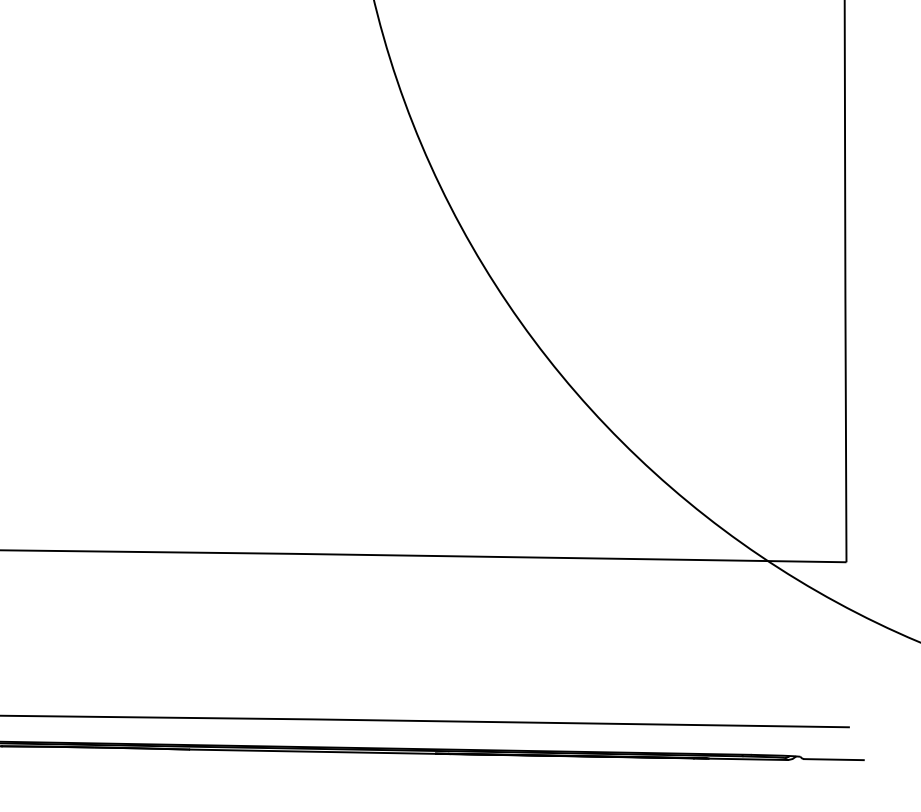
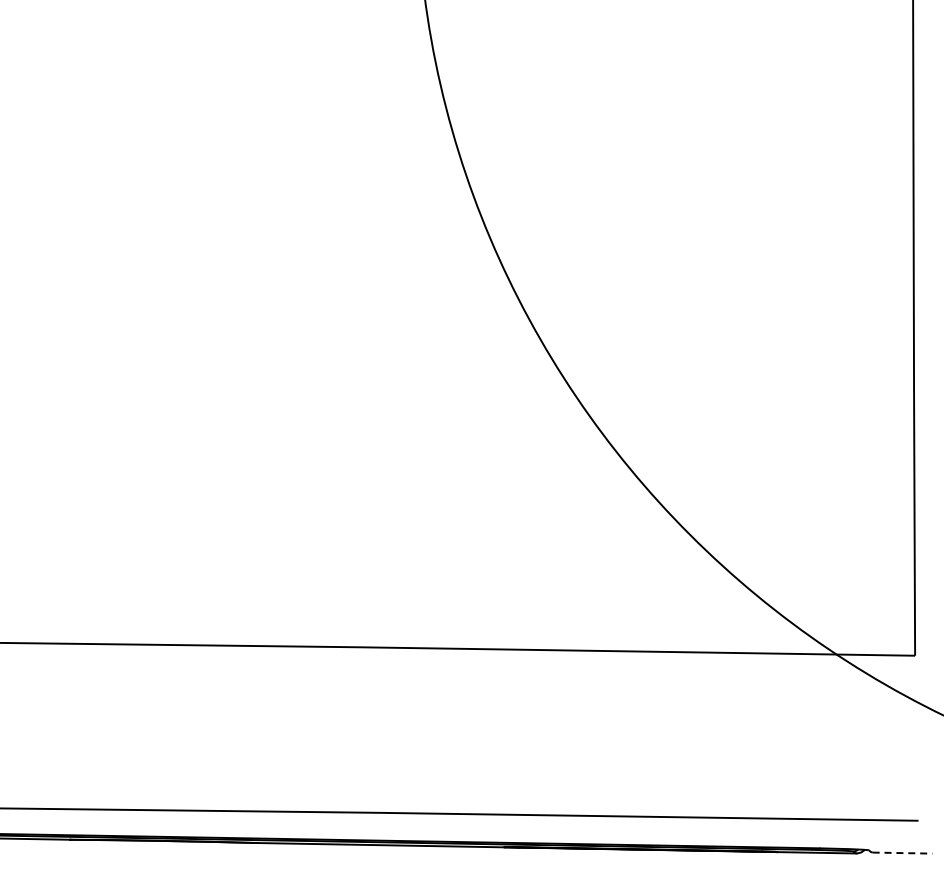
line: (833, 760) -> (902, 853), solid -> dashed

